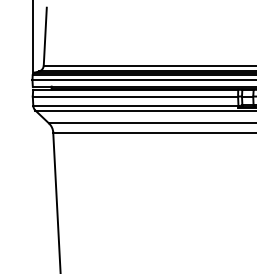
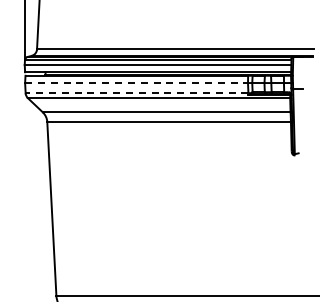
line: (136, 96) -> (137, 83), solid -> dashed
line: (135, 106) -> (136, 93), solid -> dashed

